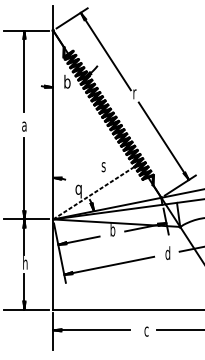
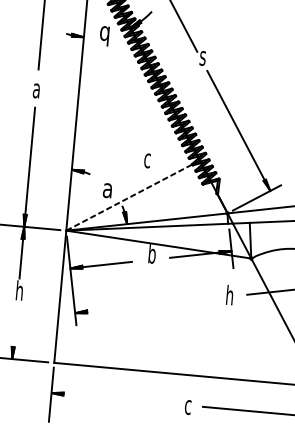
text: (67, 83) -> (105, 33), b -> q
text: (135, 94) -> (203, 58), r -> s
text: (103, 167) -> (146, 161), s -> c
text: (78, 191) -> (107, 193), q -> a
text: (167, 252) -> (229, 294), d -> h
line: (109, 265) -> (142, 305), removed
line: (24, 291) -> (14, 332), removed
line: (91, 330) -> (107, 398), removed

